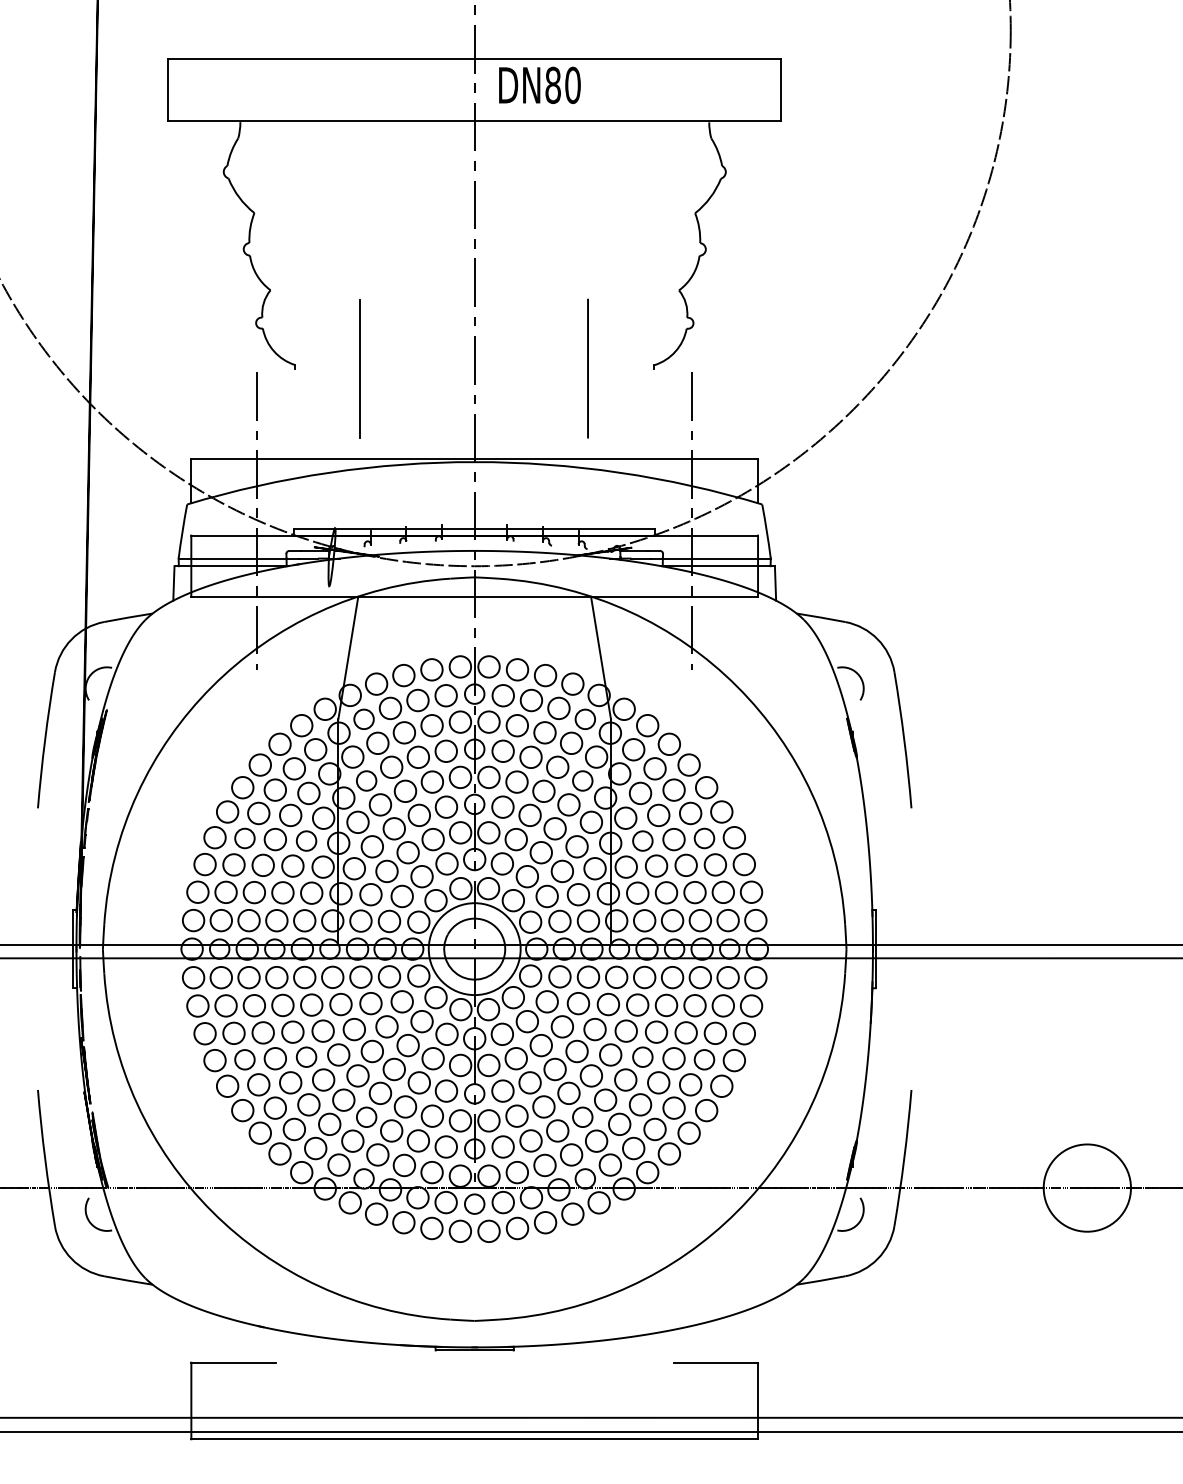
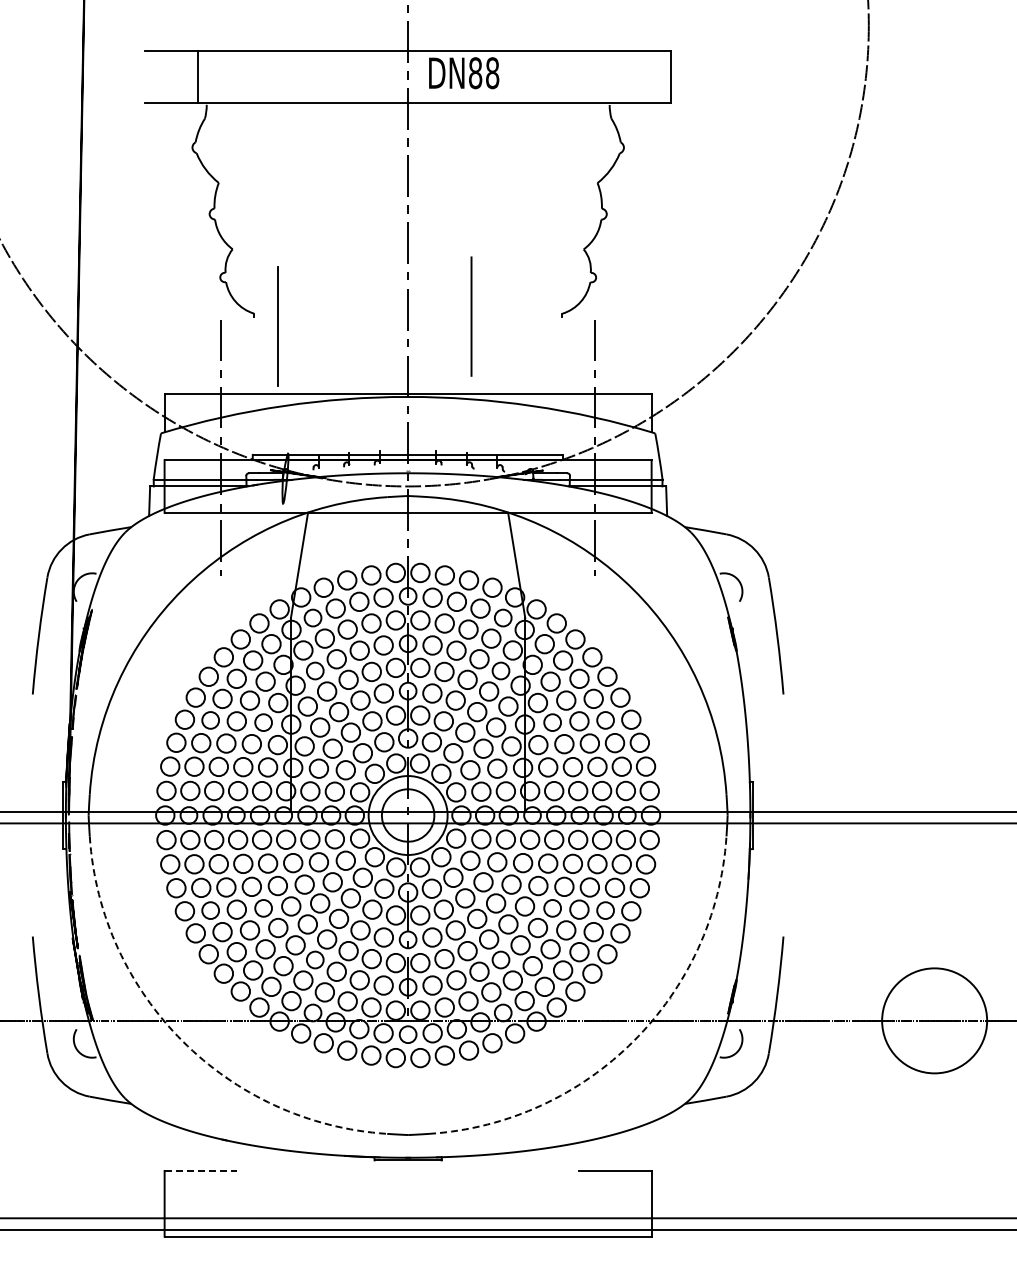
text: (572, 85) -> (492, 73), DN80 -> DN88
line: (167, 89) -> (197, 76), moved
line: (358, 368) -> (277, 326), moved
line: (588, 368) -> (471, 316), moved
circle: (1087, 1187) -> (934, 1020), size x1.4
arc: (212, 1212) -> (182, 1041), solid -> dashed
arc: (736, 1212) -> (633, 1041), solid -> dashed
line: (234, 1362) -> (201, 1170), solid -> dashed

